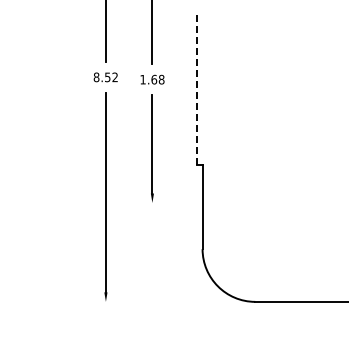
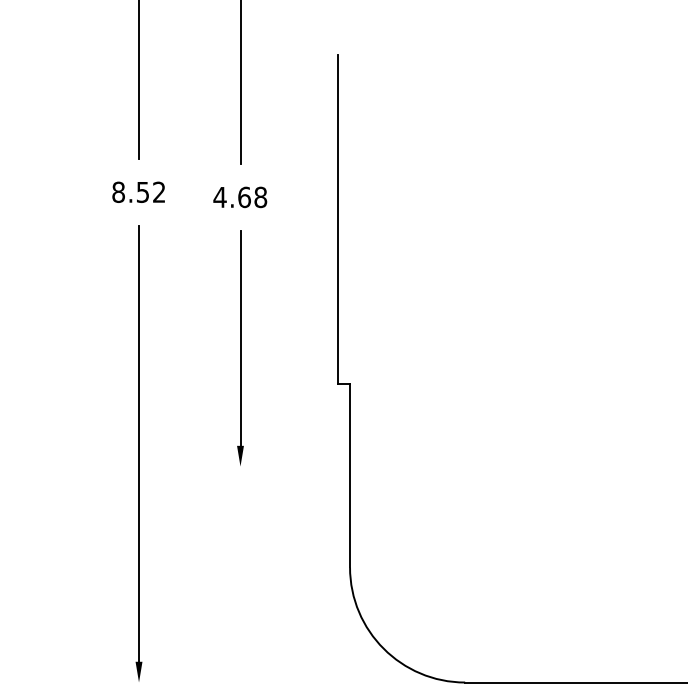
text: (143, 79) -> (221, 196), 1.68 -> 4.68
line: (197, 89) -> (338, 218), dashed -> solid

